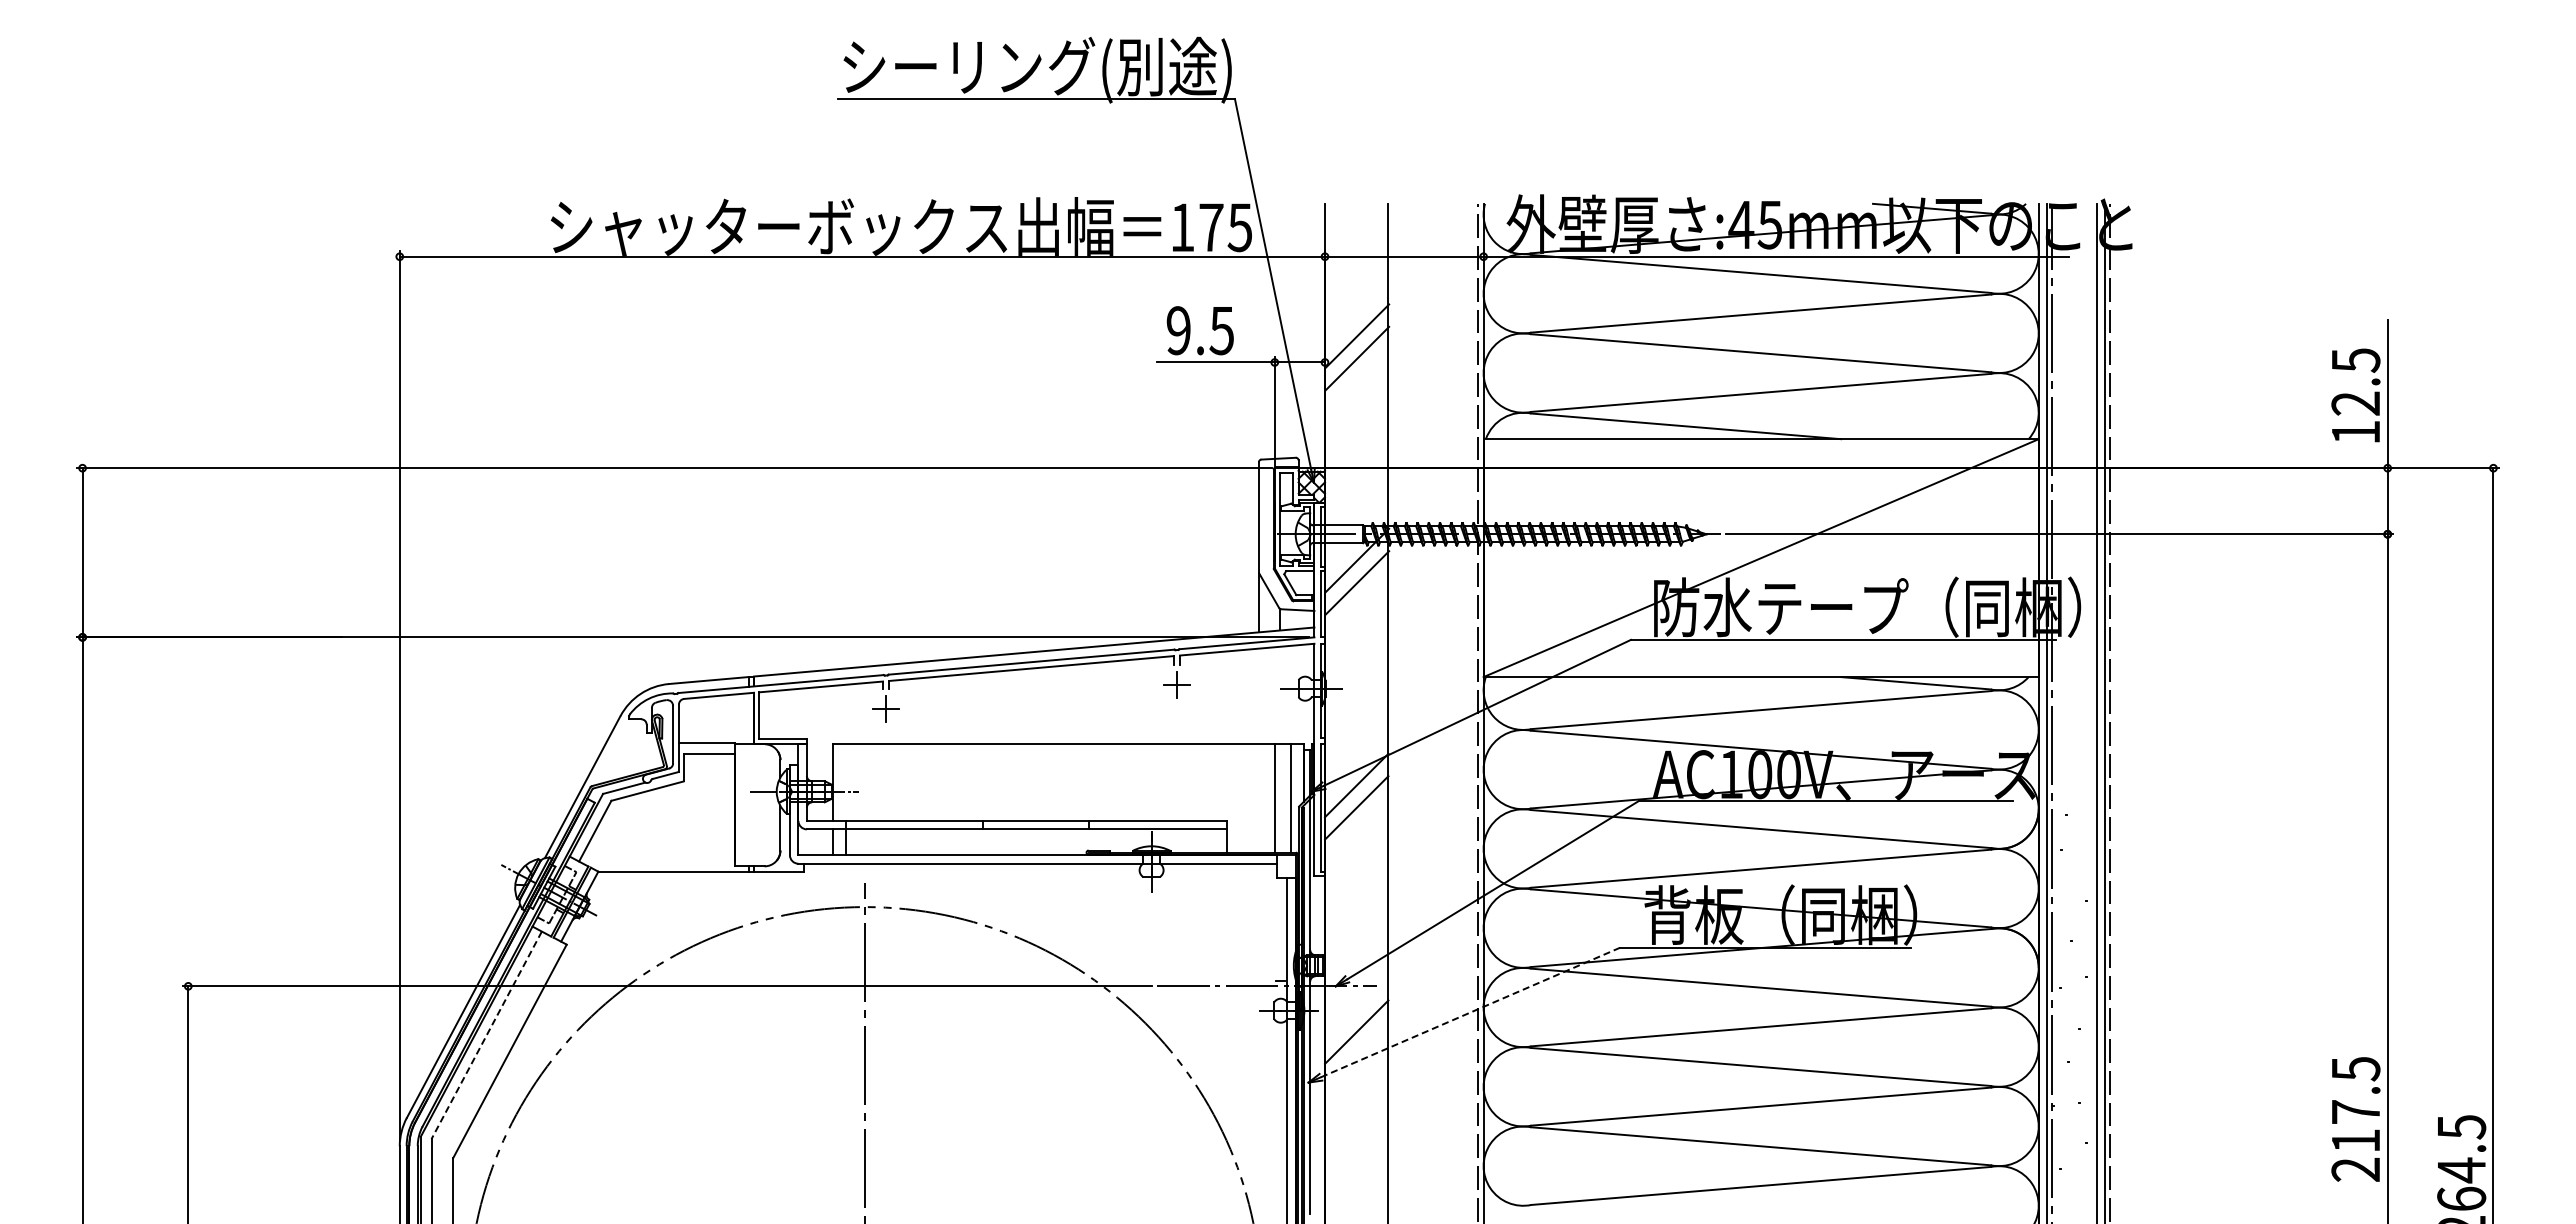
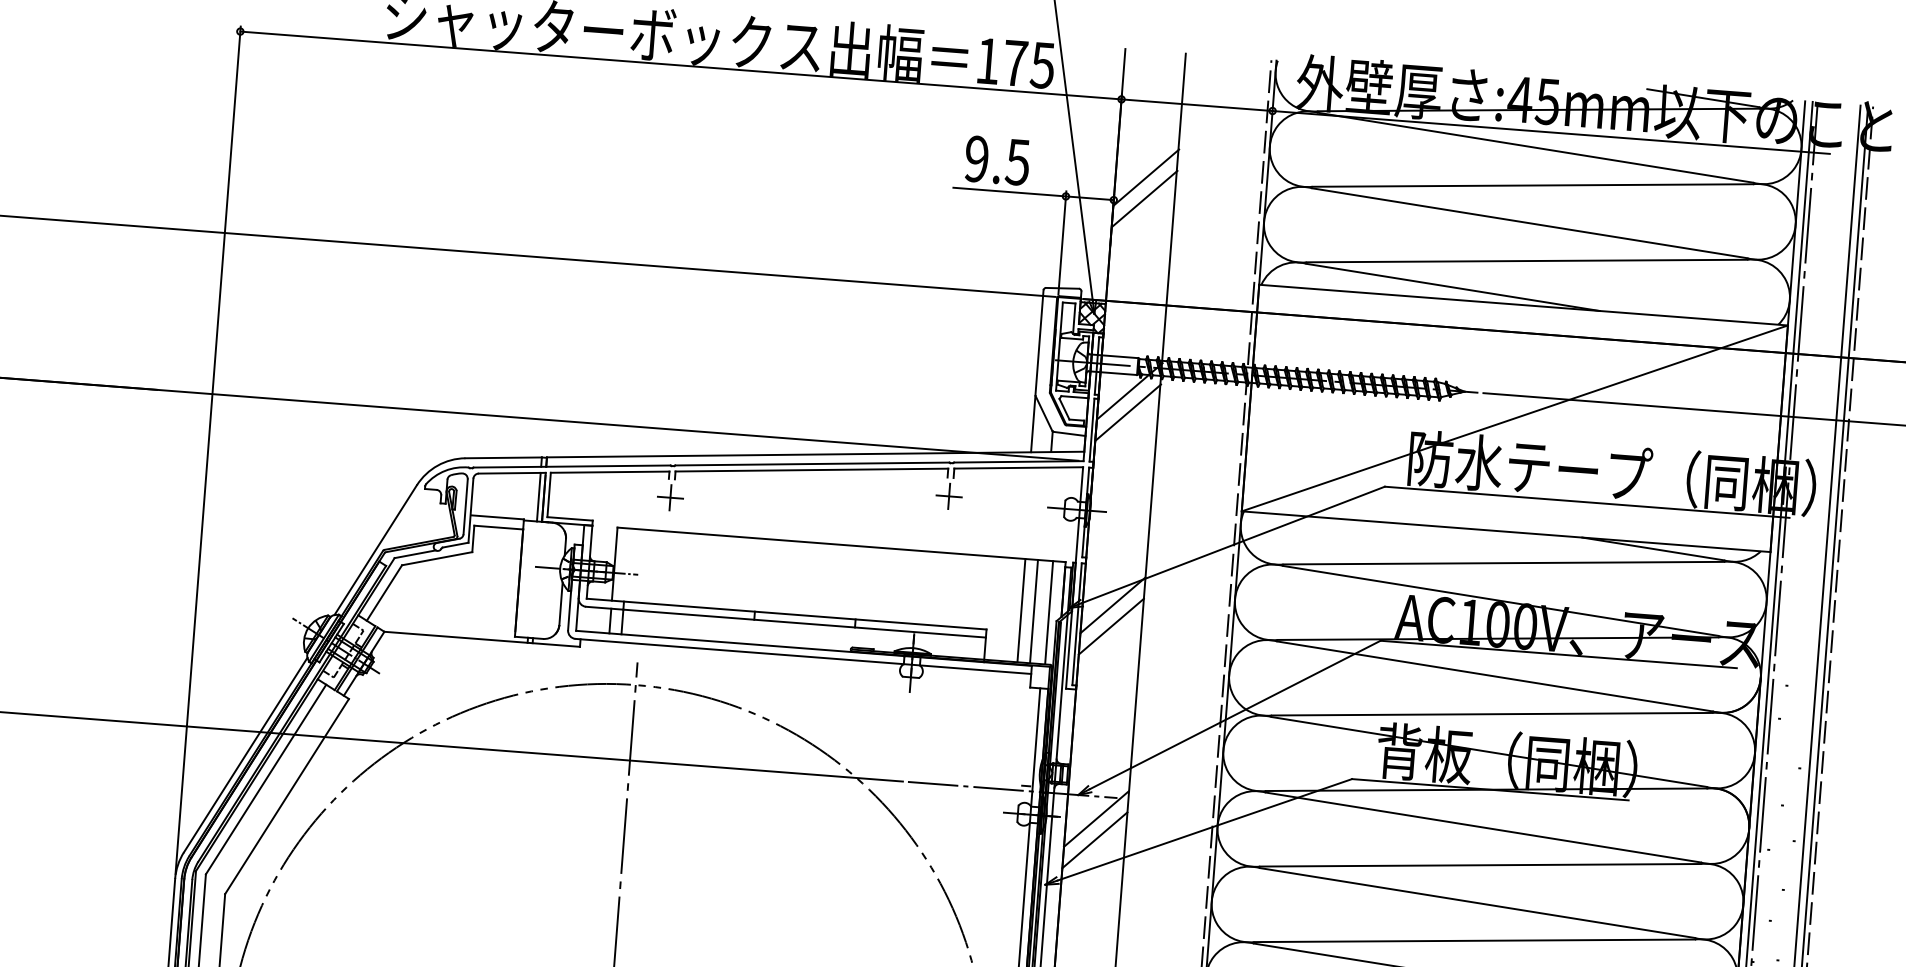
line: (748, 718) -> (538, 496), added
line: (1261, 798) -> (1021, 610), added
line: (1356, 1009) -> (1096, 818), added
line: (1471, 1012) -> (1205, 829), dashed -> solid
line: (486, 1035) -> (265, 779), dashed -> solid

